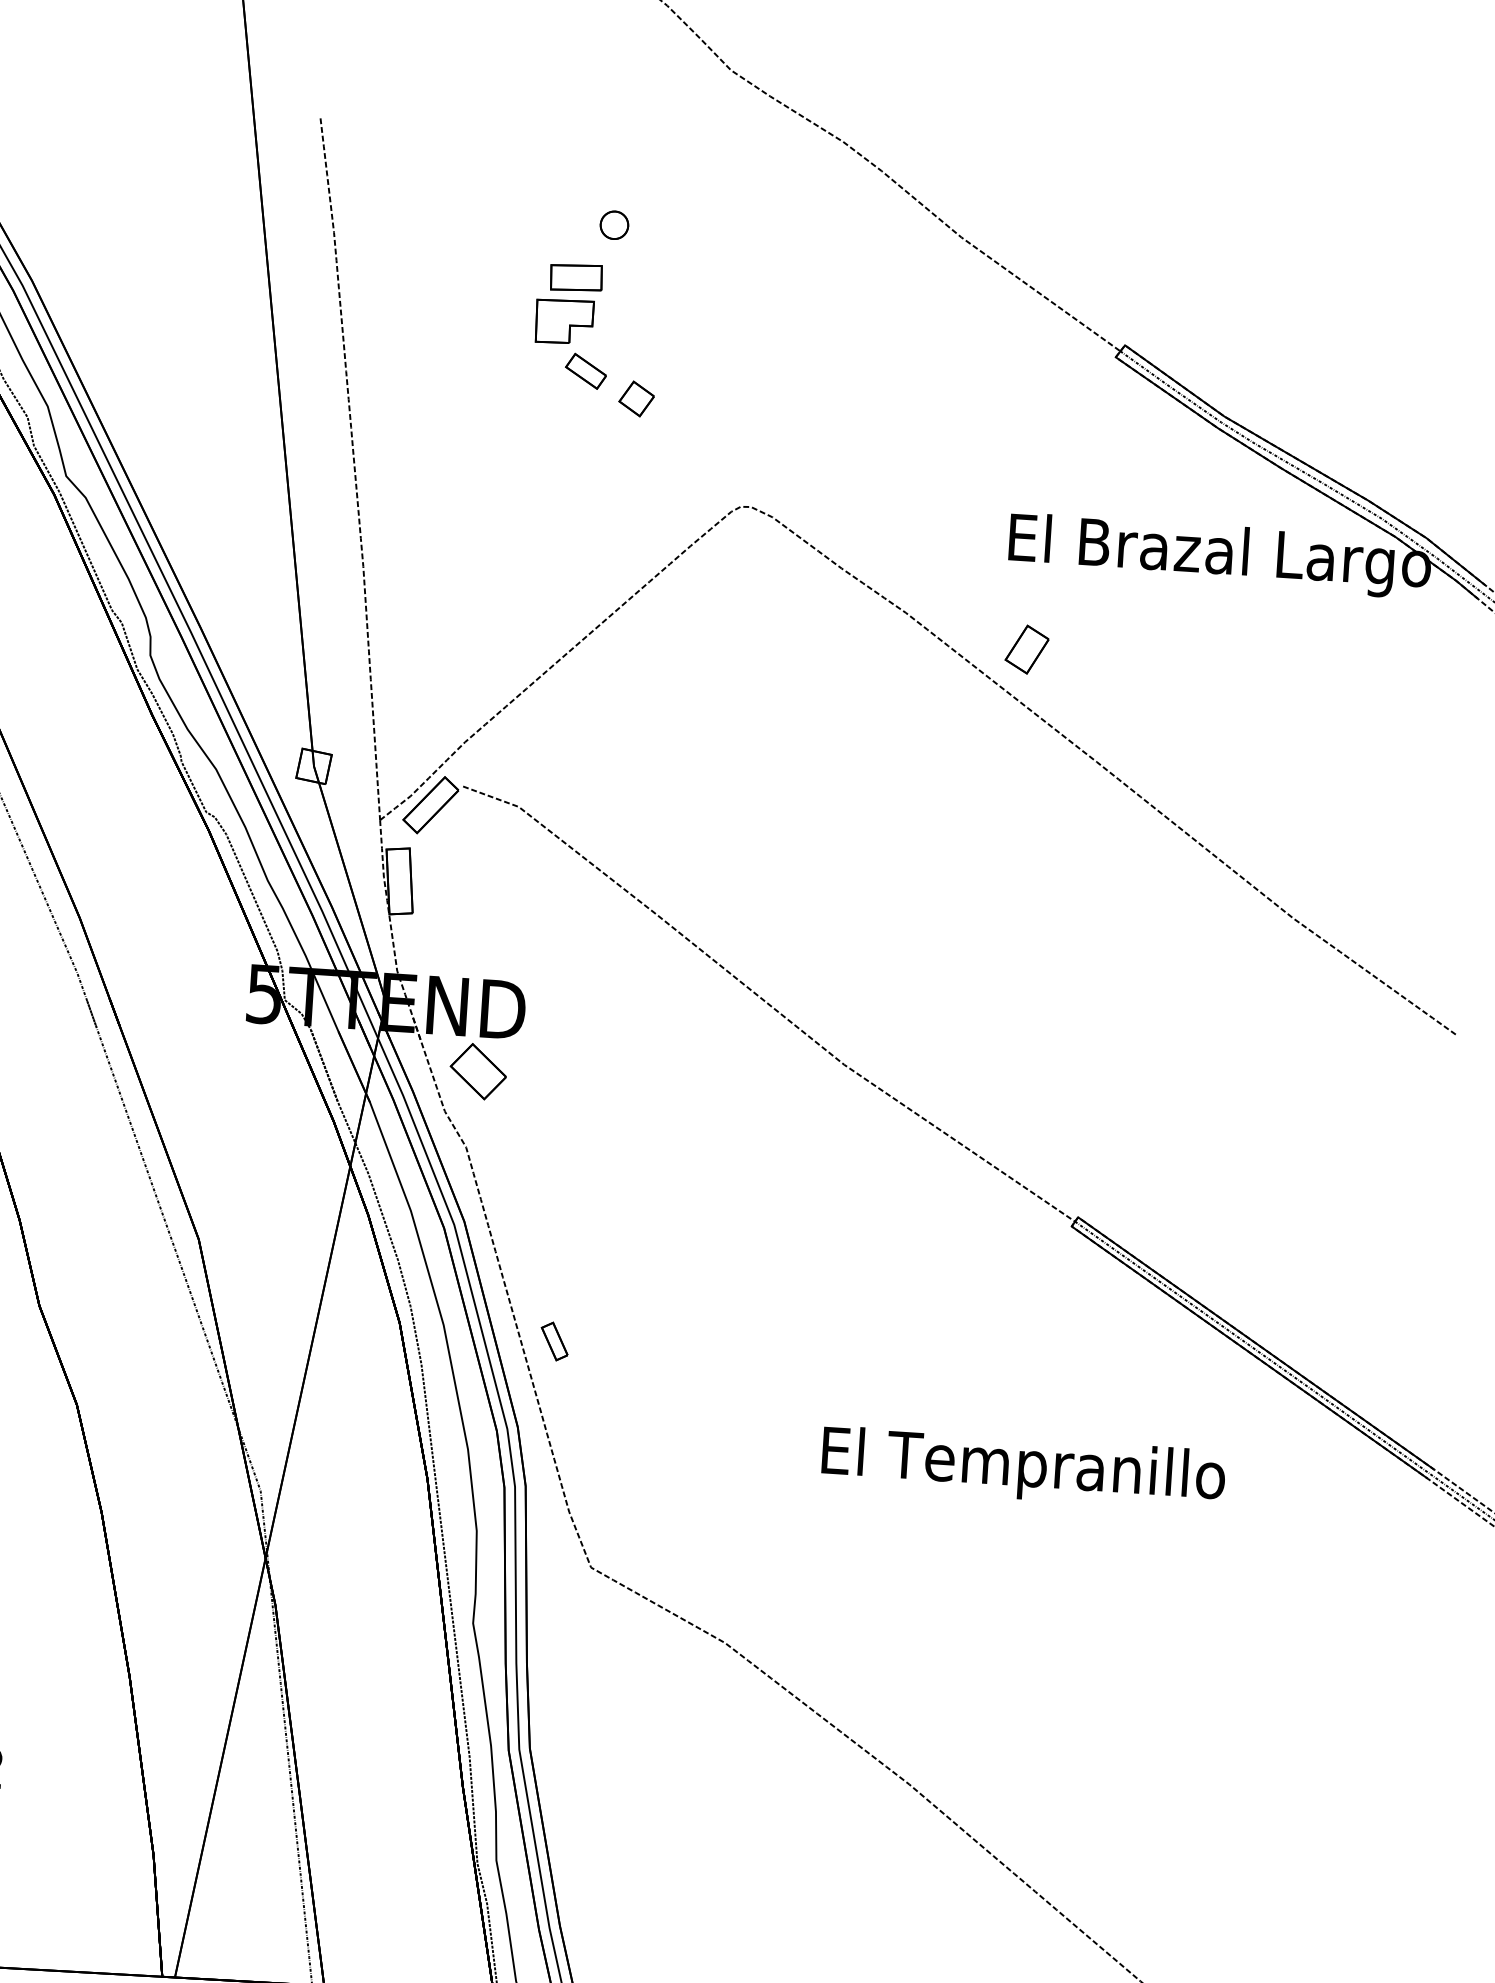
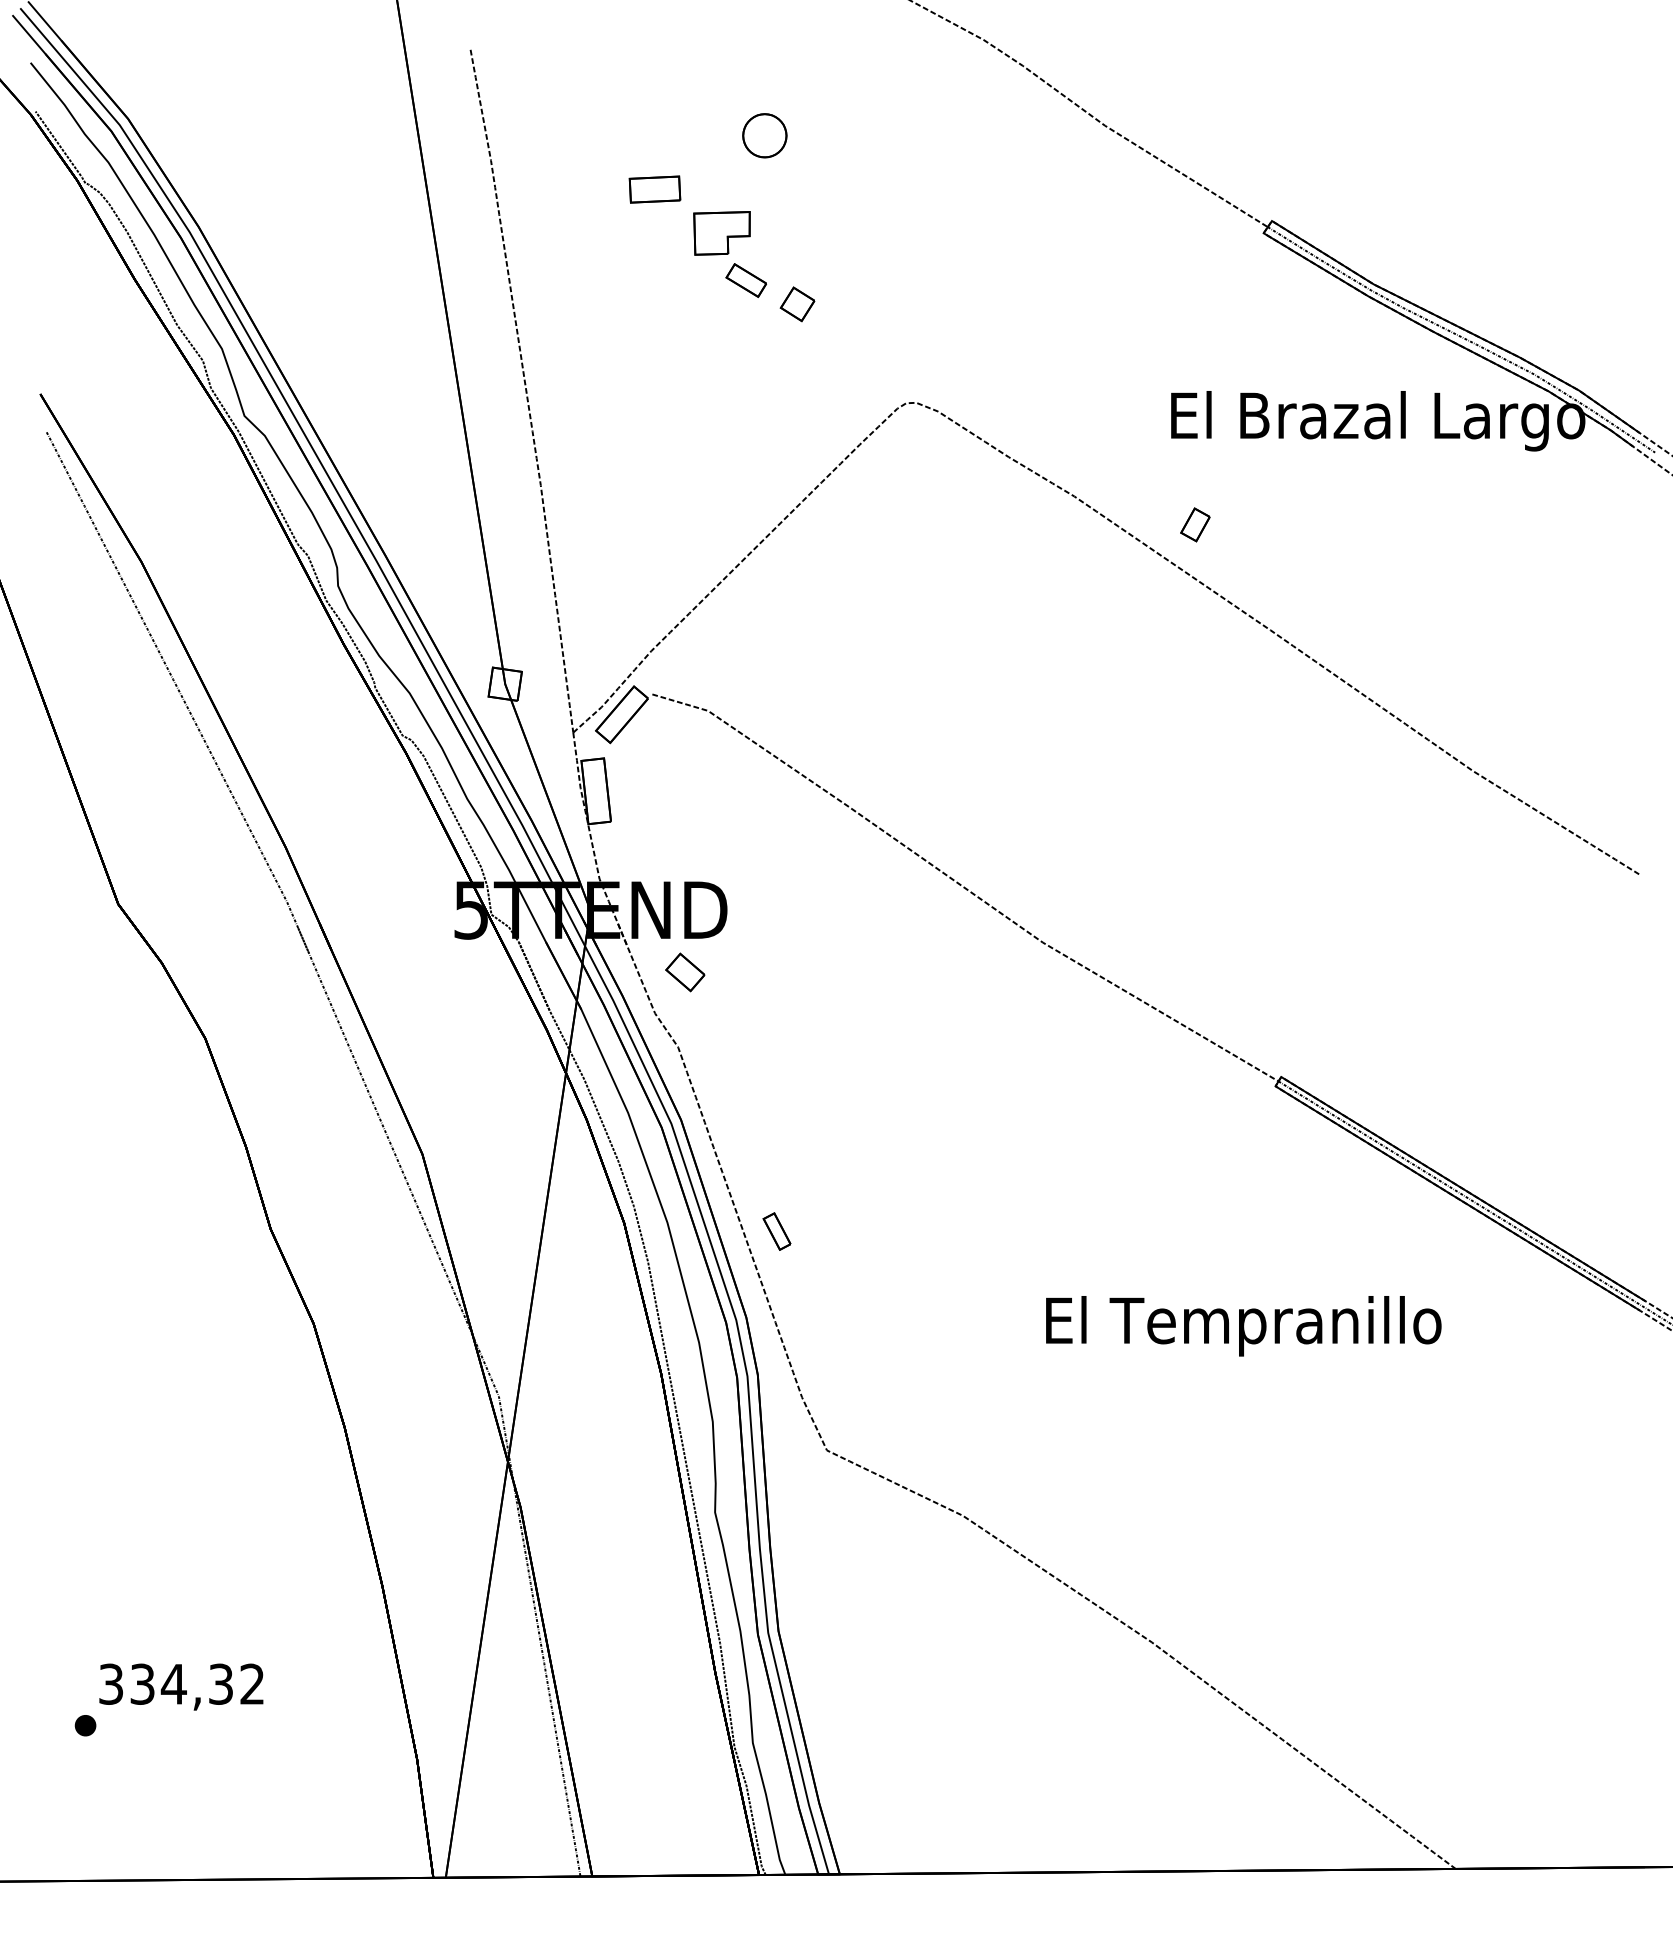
part: (614, 224) -> (764, 135), size x1.6
part: (575, 277) -> (654, 189), moved
part: (1027, 649) -> (1195, 524), size x0.7
part: (478, 1071) -> (685, 972), size x0.7

